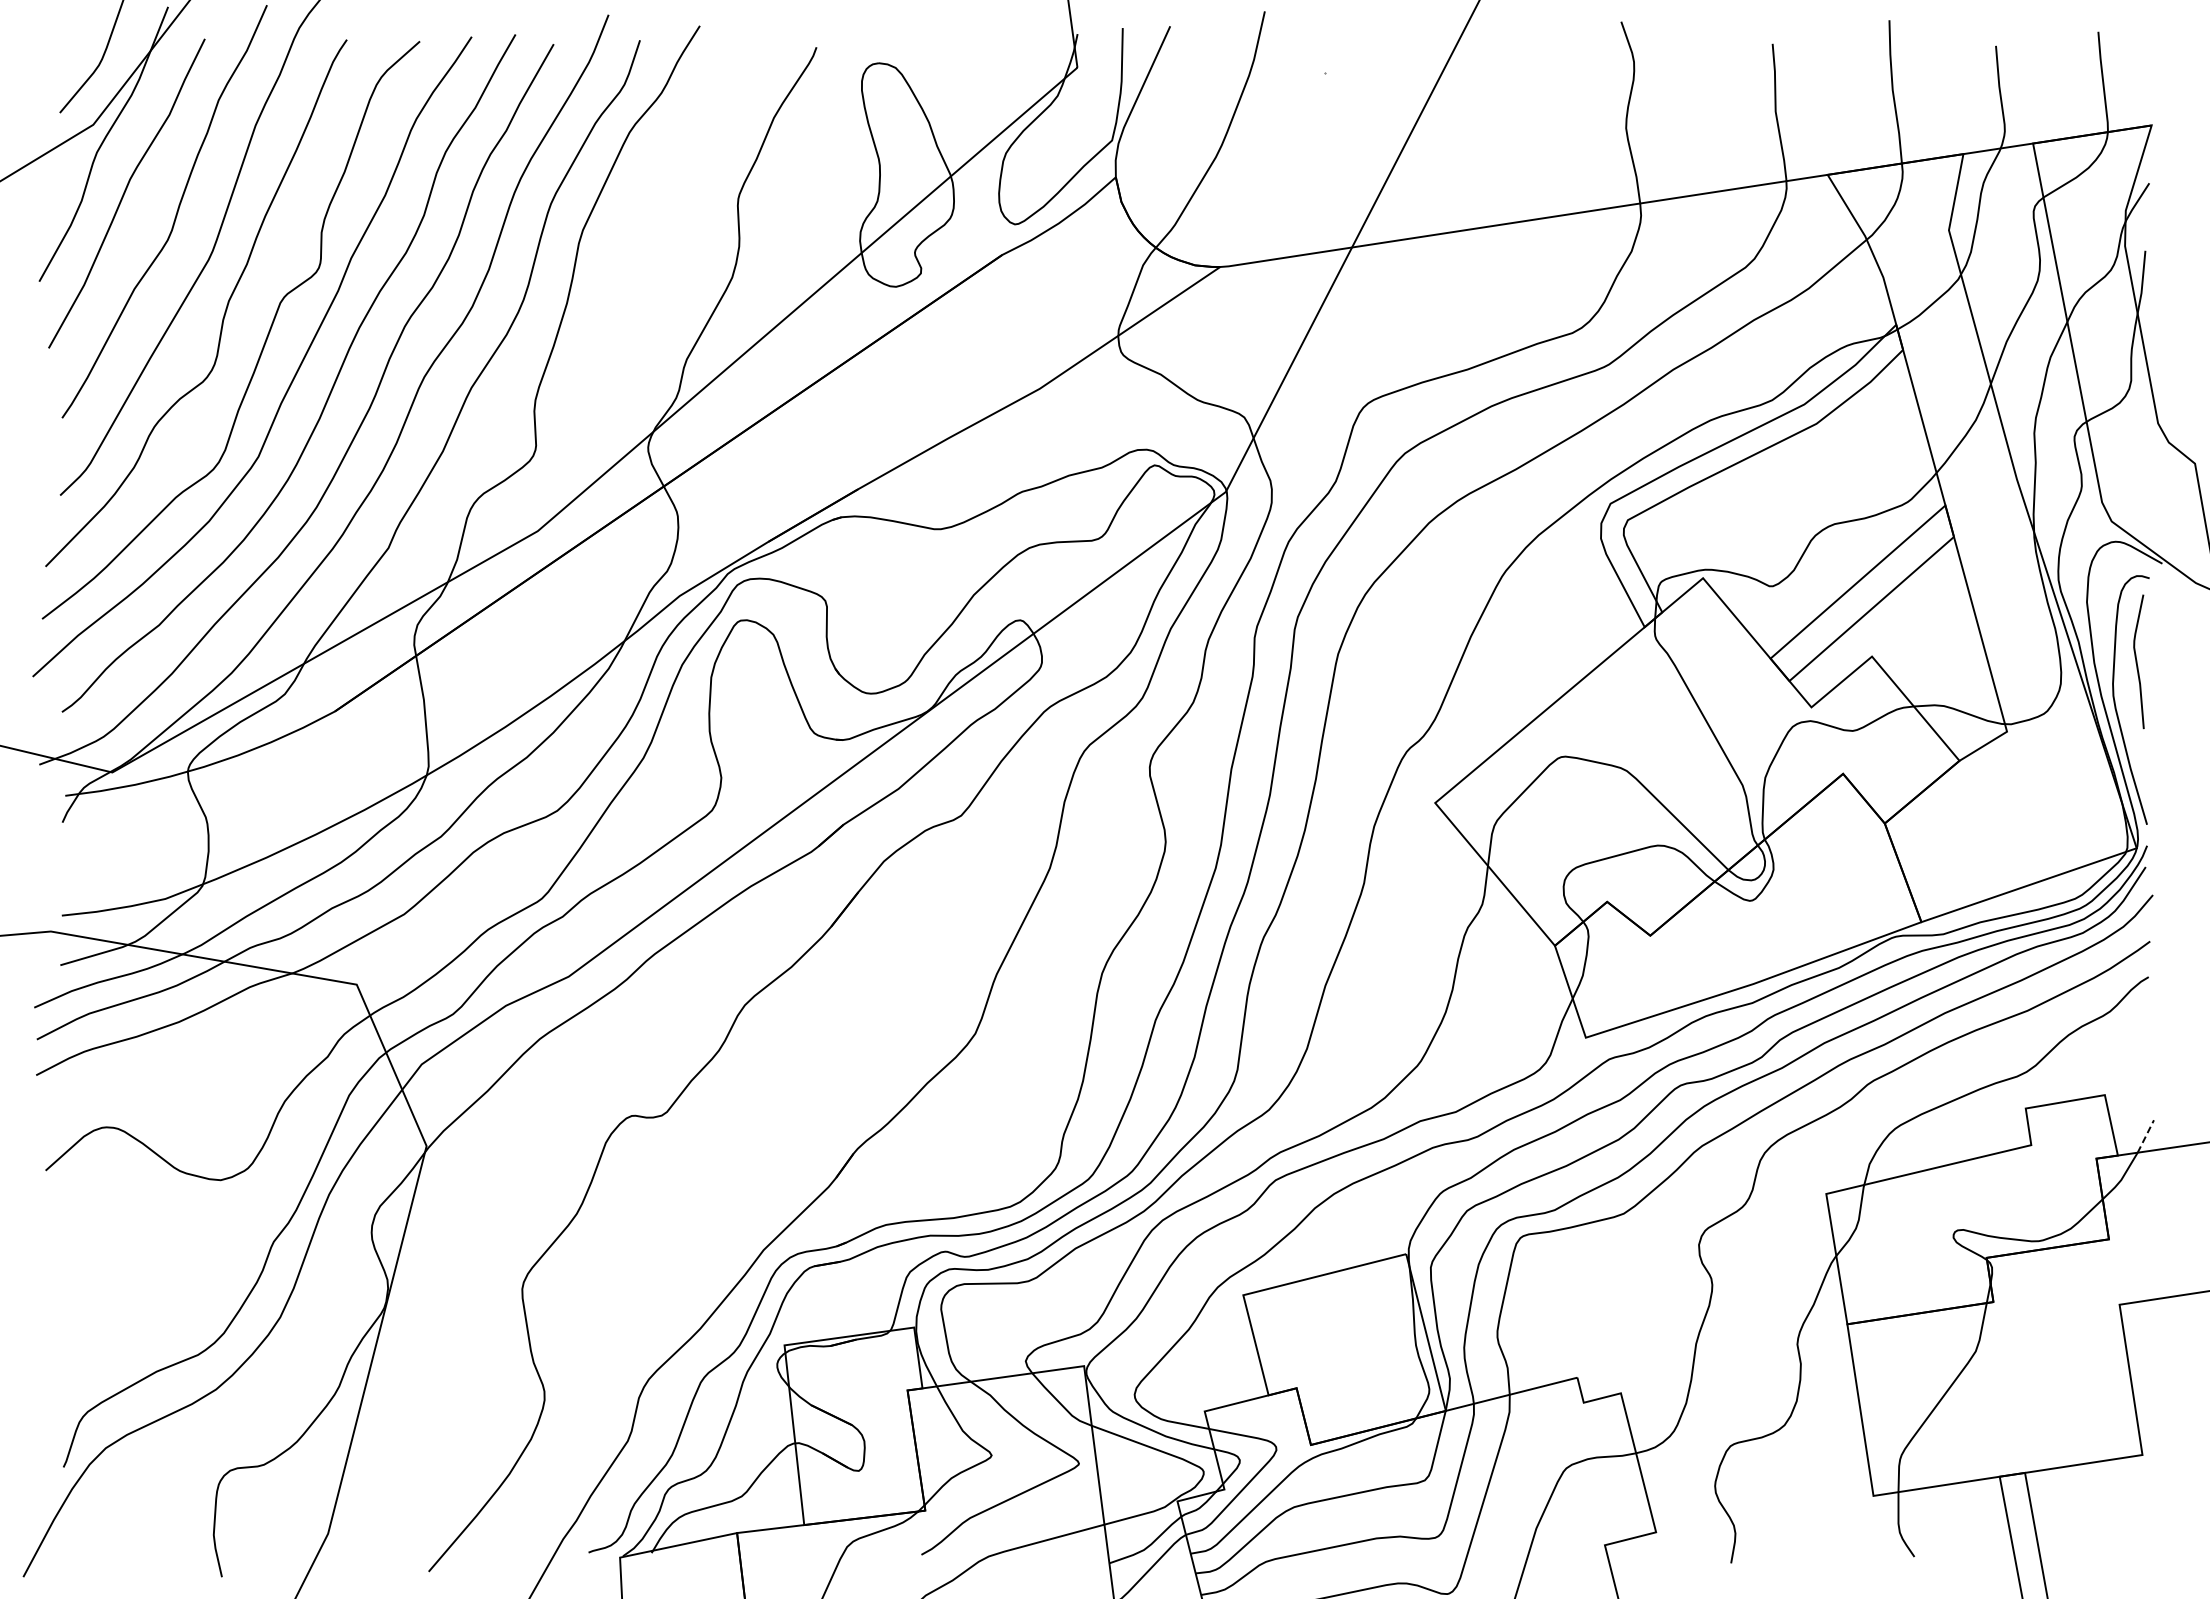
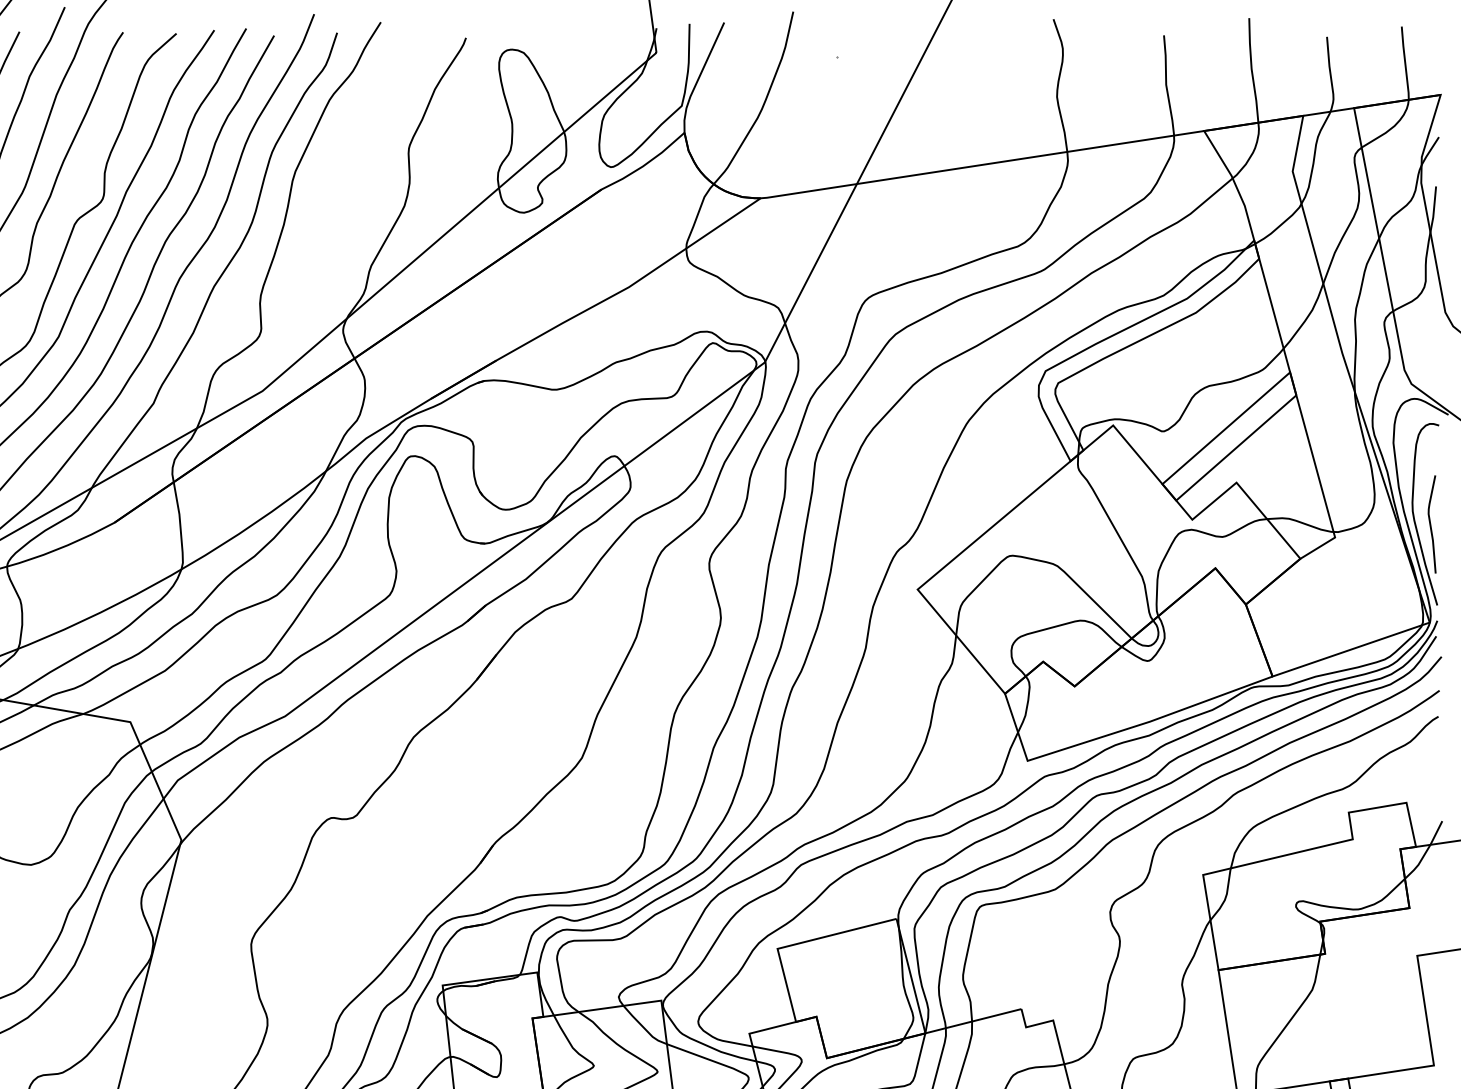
curve: (2137, 661) -> (1431, 524), moved
line: (2146, 1136) -> (1436, 833), dashed -> solid

